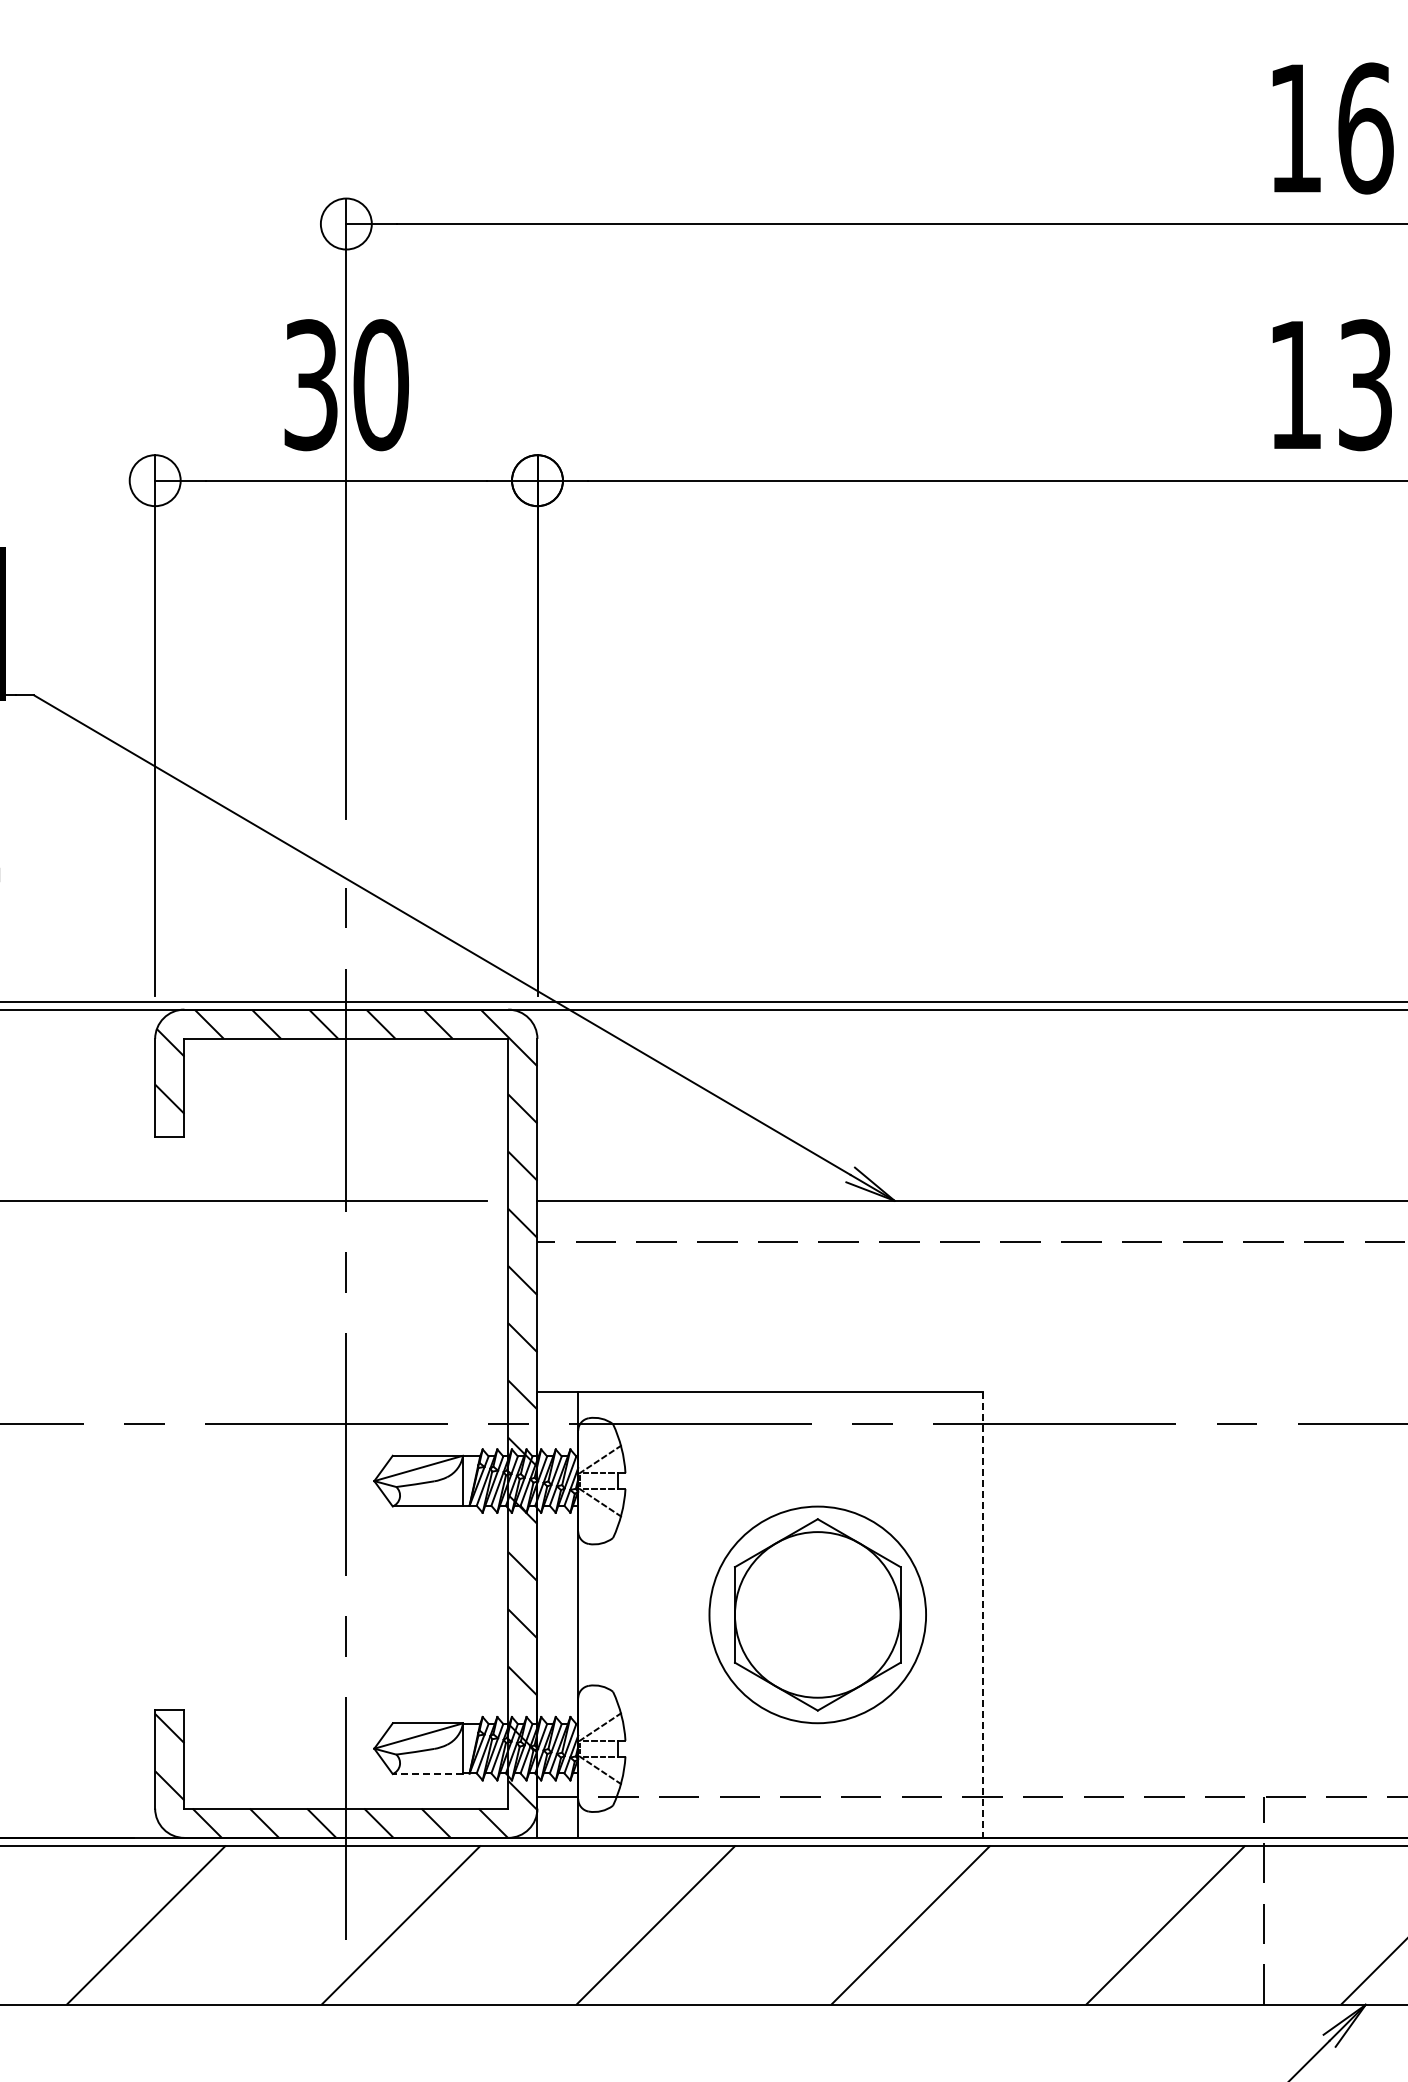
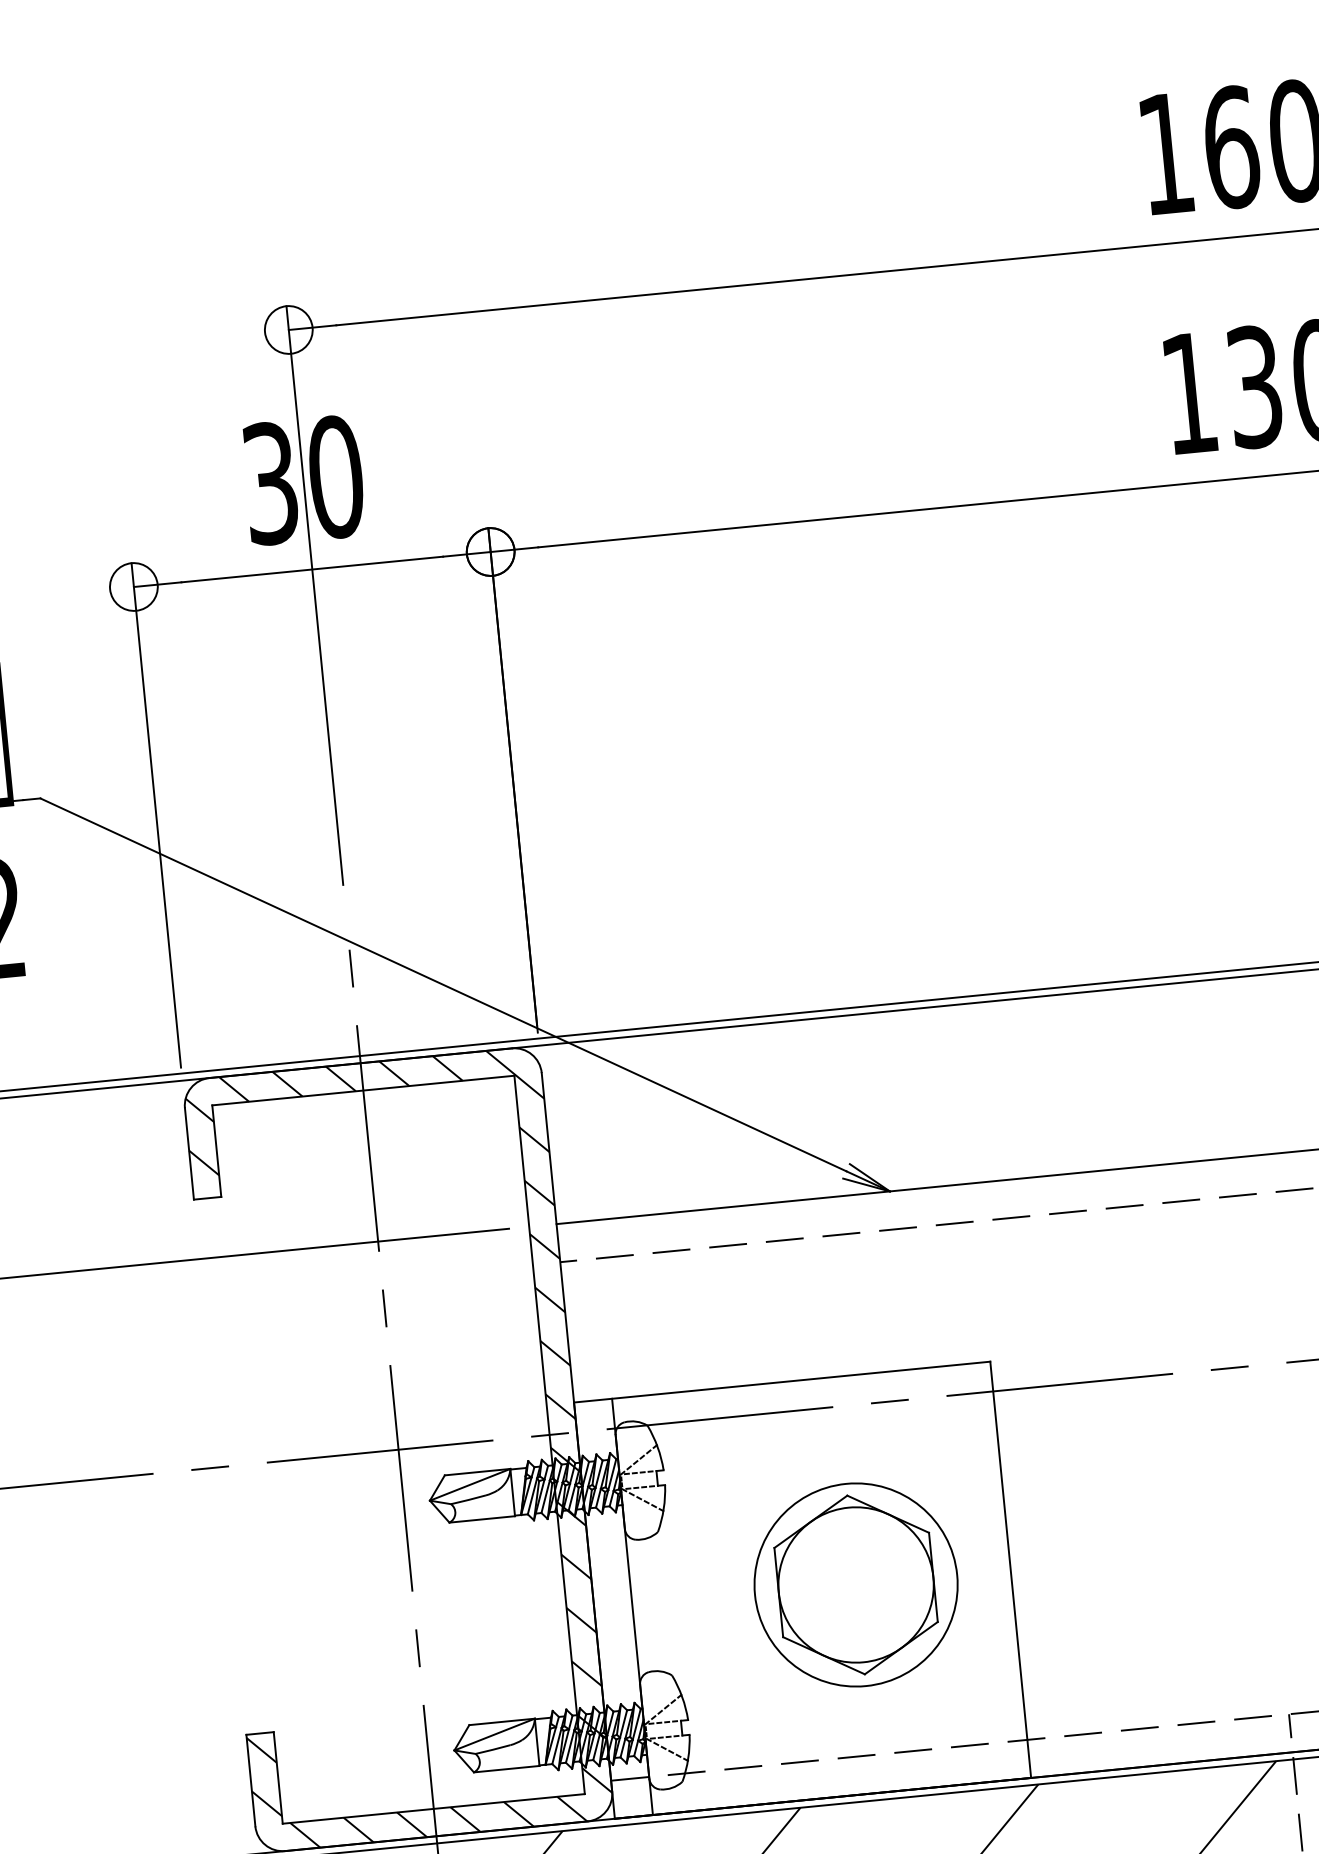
line: (983, 1614) -> (1010, 1569), dashed -> solid
line: (427, 1774) -> (506, 1769), dashed -> solid

